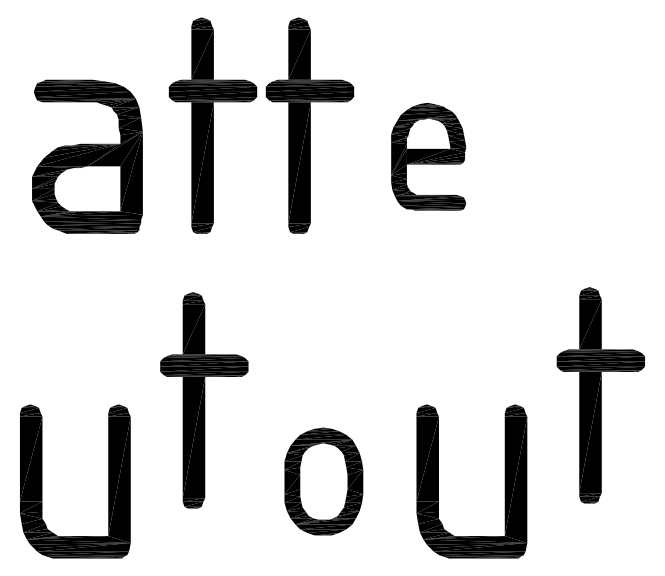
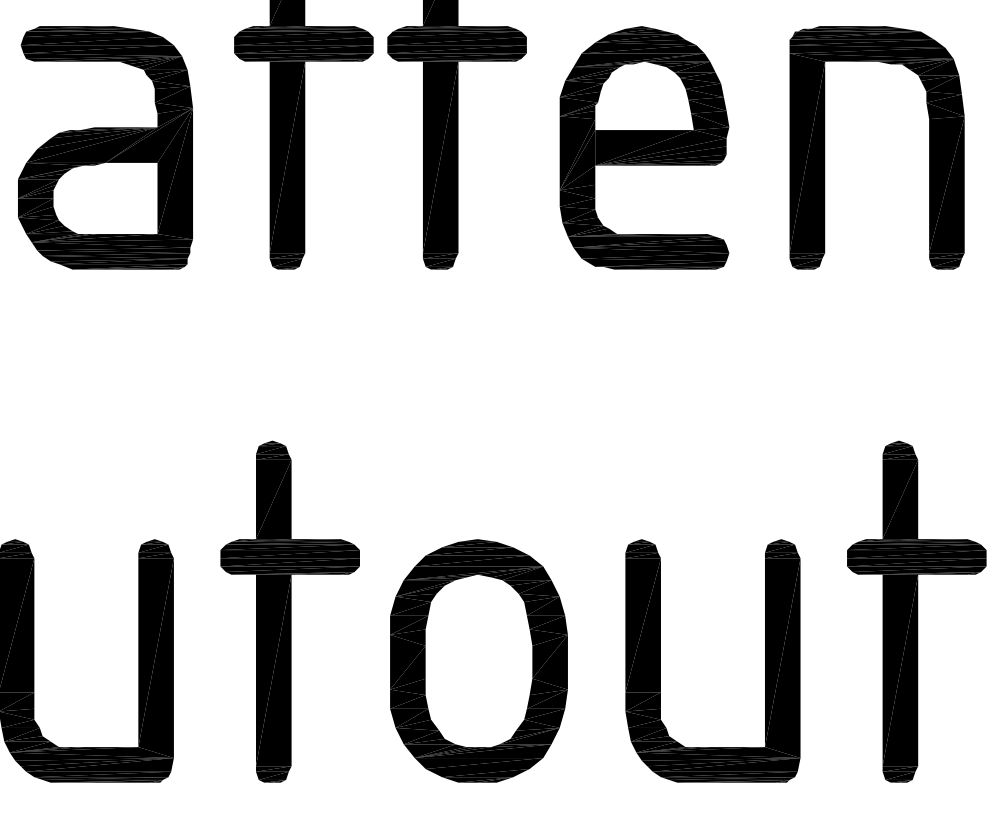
part: (428, 156) -> (644, 147), size x1.43
part: (542, 156) -> (824, 147), added
part: (600, 395) -> (916, 611), moved
part: (204, 400) -> (290, 611), moved
part: (323, 481) -> (478, 660), size x1.43

